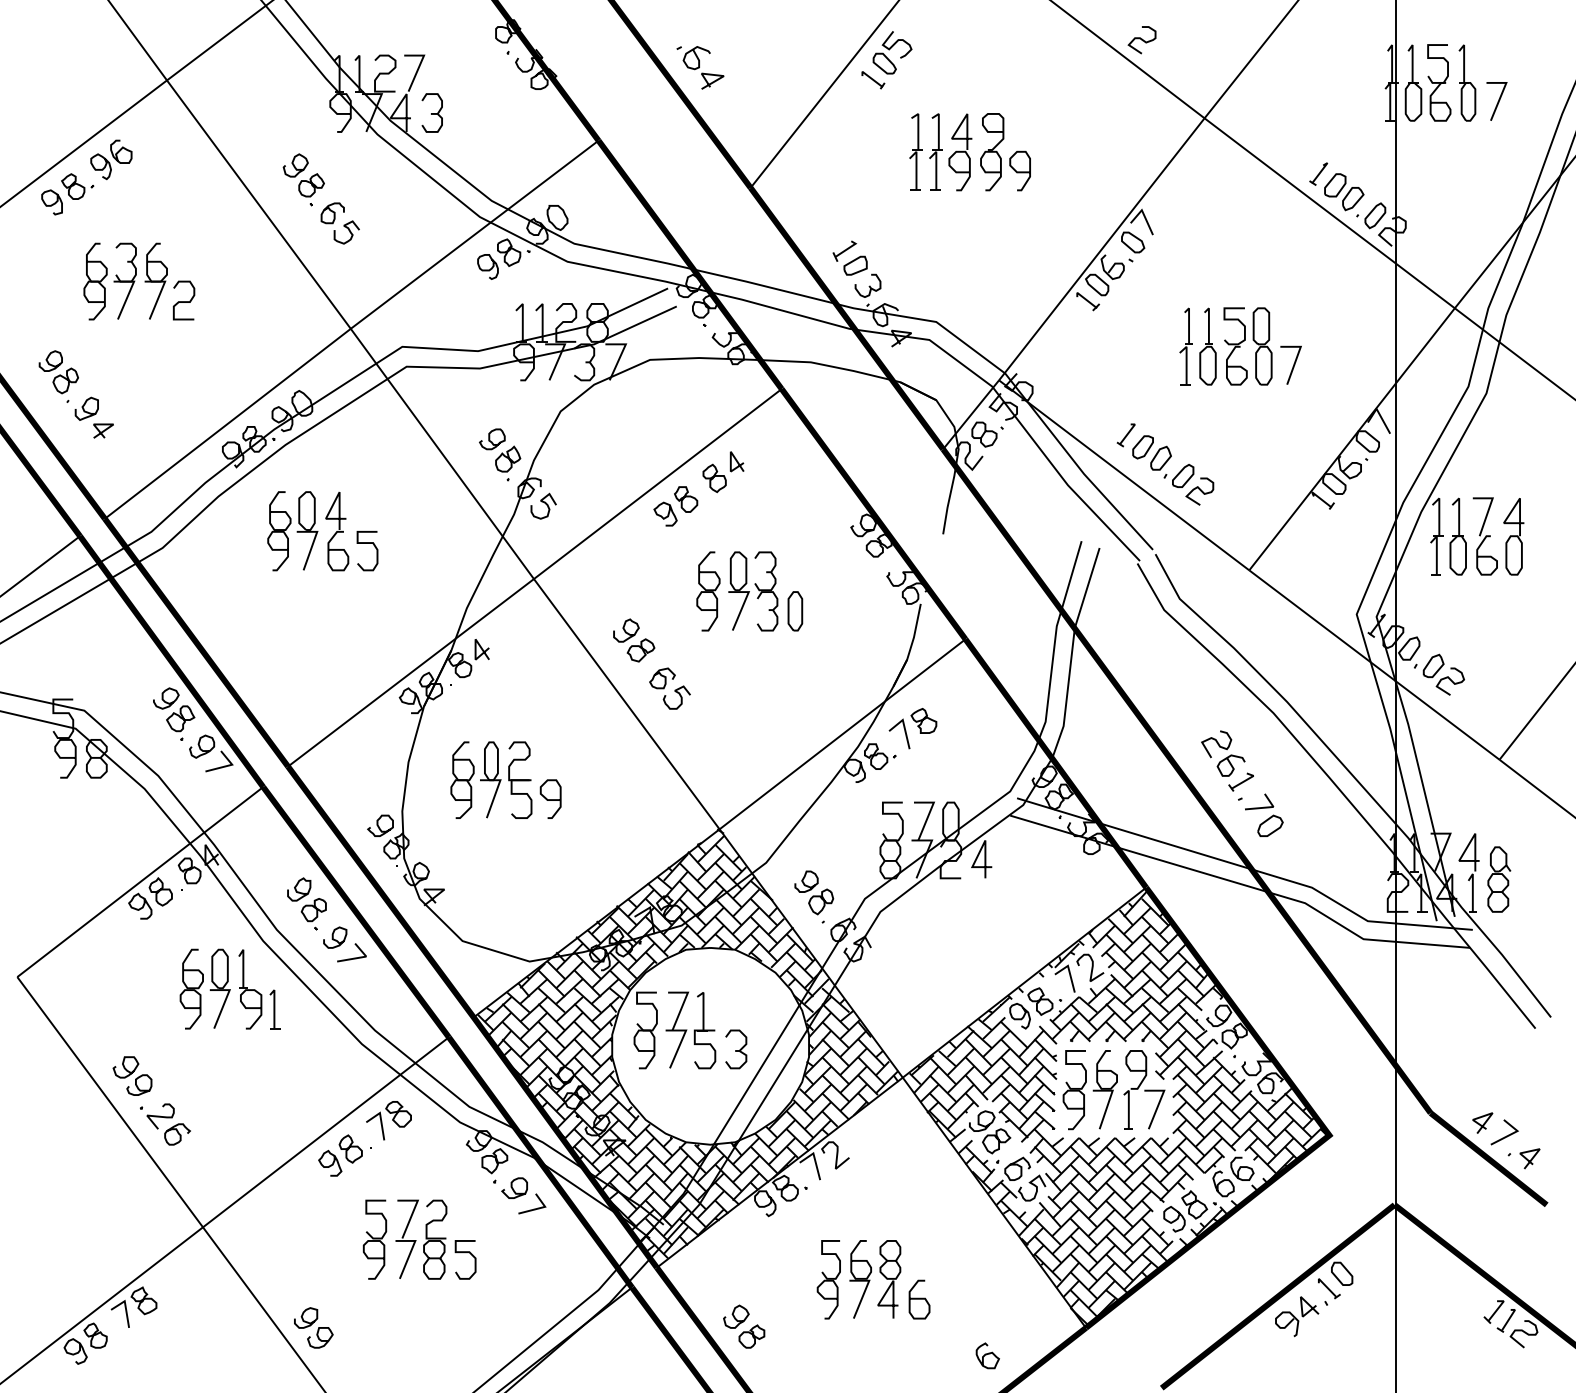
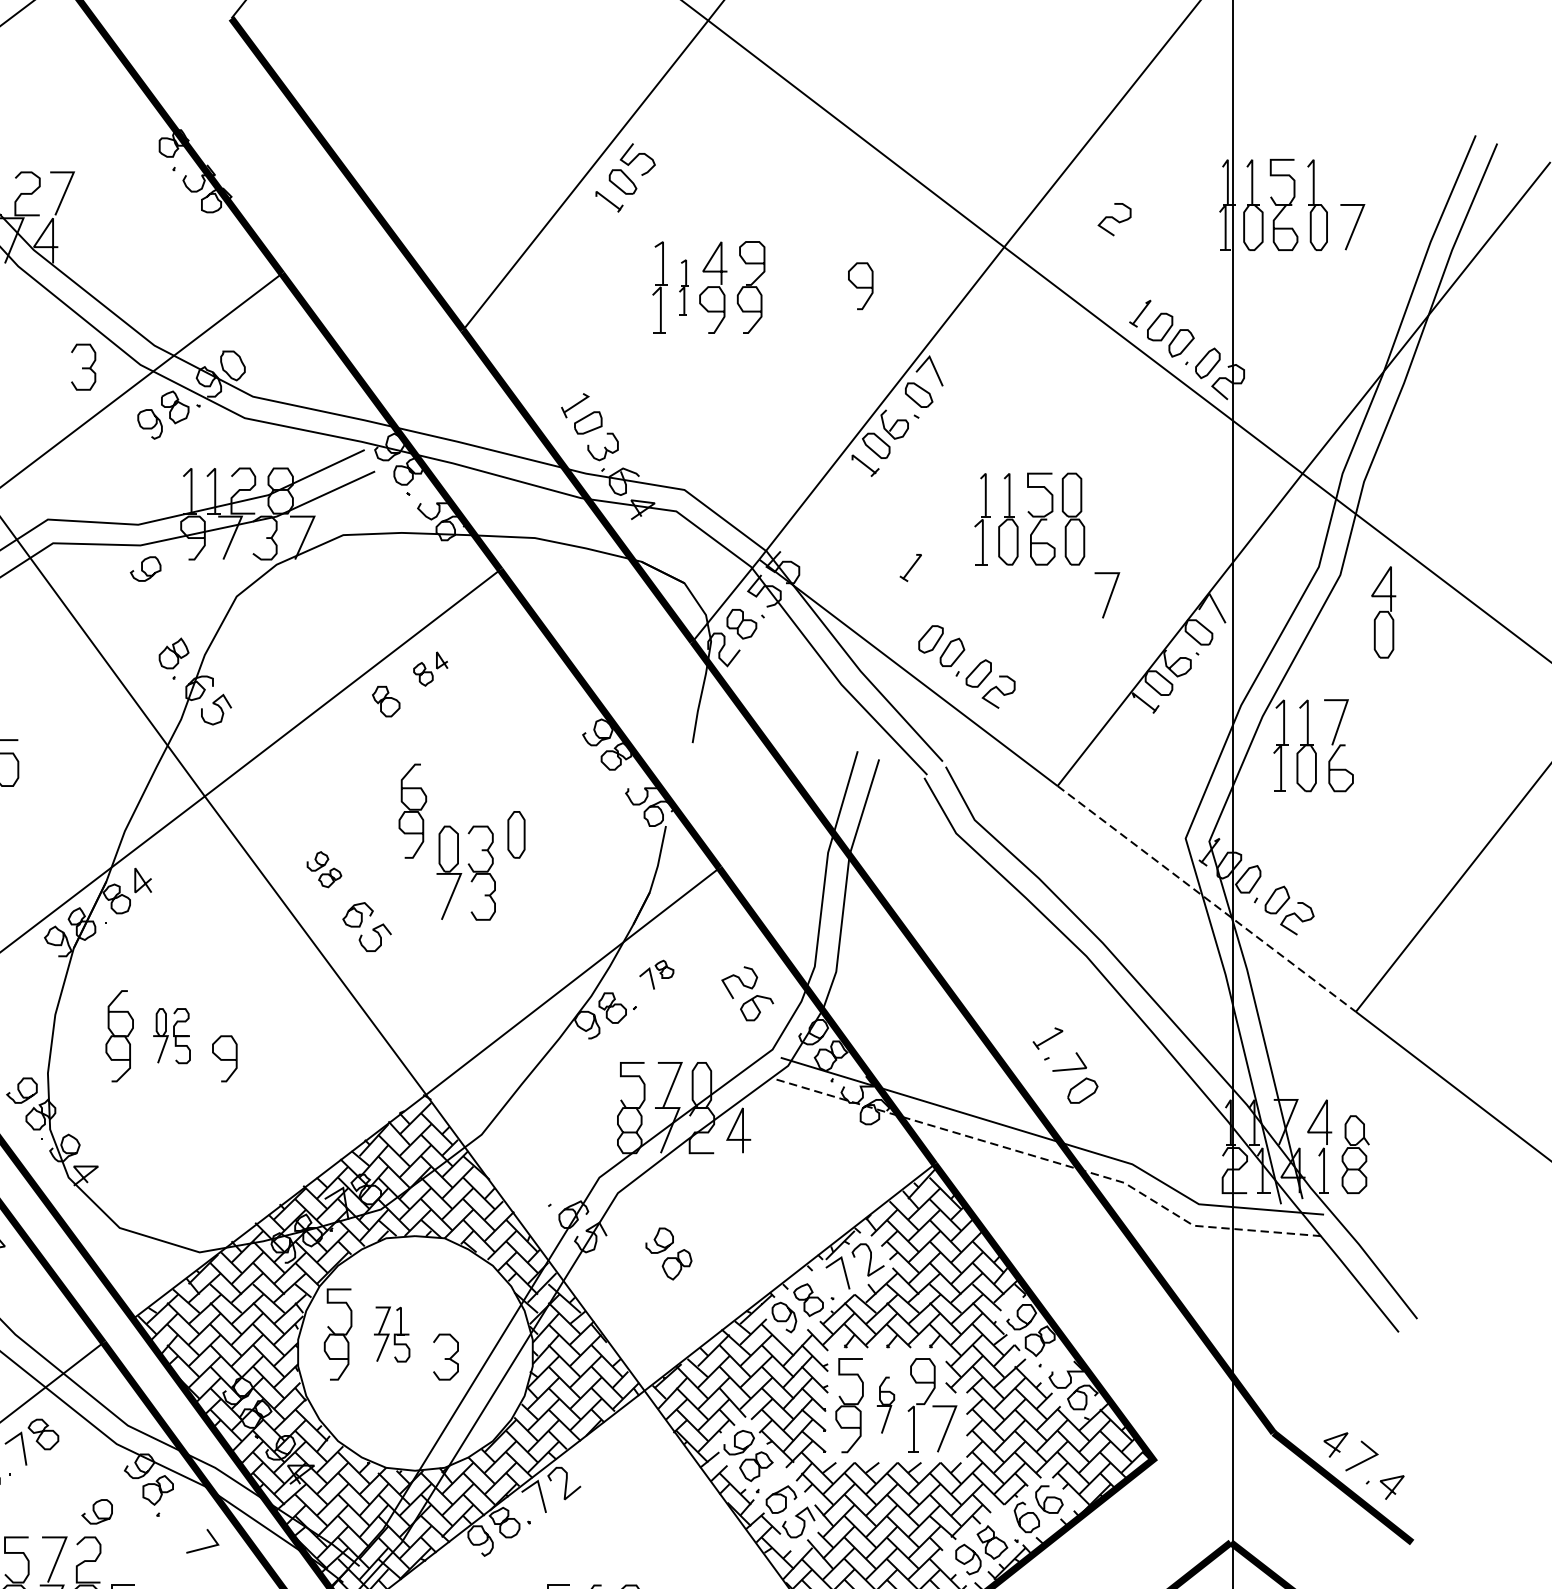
curve: (1141, 40) -> (1113, 219), moved
part: (700, 67) -> (403, 186), removed
part: (431, 112) -> (82, 366), moved
part: (935, 151) -> (683, 286), size x0.6
curve: (1019, 171) -> (859, 286), moved
line: (1292, 366) -> (1109, 596), moved
part: (1125, 435) -> (910, 568), moved
curve: (490, 439) -> (143, 569), moved
part: (723, 472) -> (430, 669), size x0.7
curve: (667, 513) -> (364, 718), removed
part: (1513, 536) -> (1383, 612), moved
part: (753, 591) -> (466, 873), moved
part: (634, 640) -> (324, 869), size x0.7
line: (1374, 665) -> (1206, 899), solid -> dashed
part: (912, 728) -> (656, 974), size x0.6
part: (1223, 753) -> (747, 993), moved
part: (506, 779) -> (172, 1035), size x0.6
line: (1242, 884) -> (1049, 1160), solid -> dashed
part: (814, 892) -> (669, 1253), moved
part: (690, 1030) -> (391, 1334), size x0.6
part: (1104, 1089) -> (884, 1404), size x0.6
curve: (513, 1188) -> (95, 1512), moved

